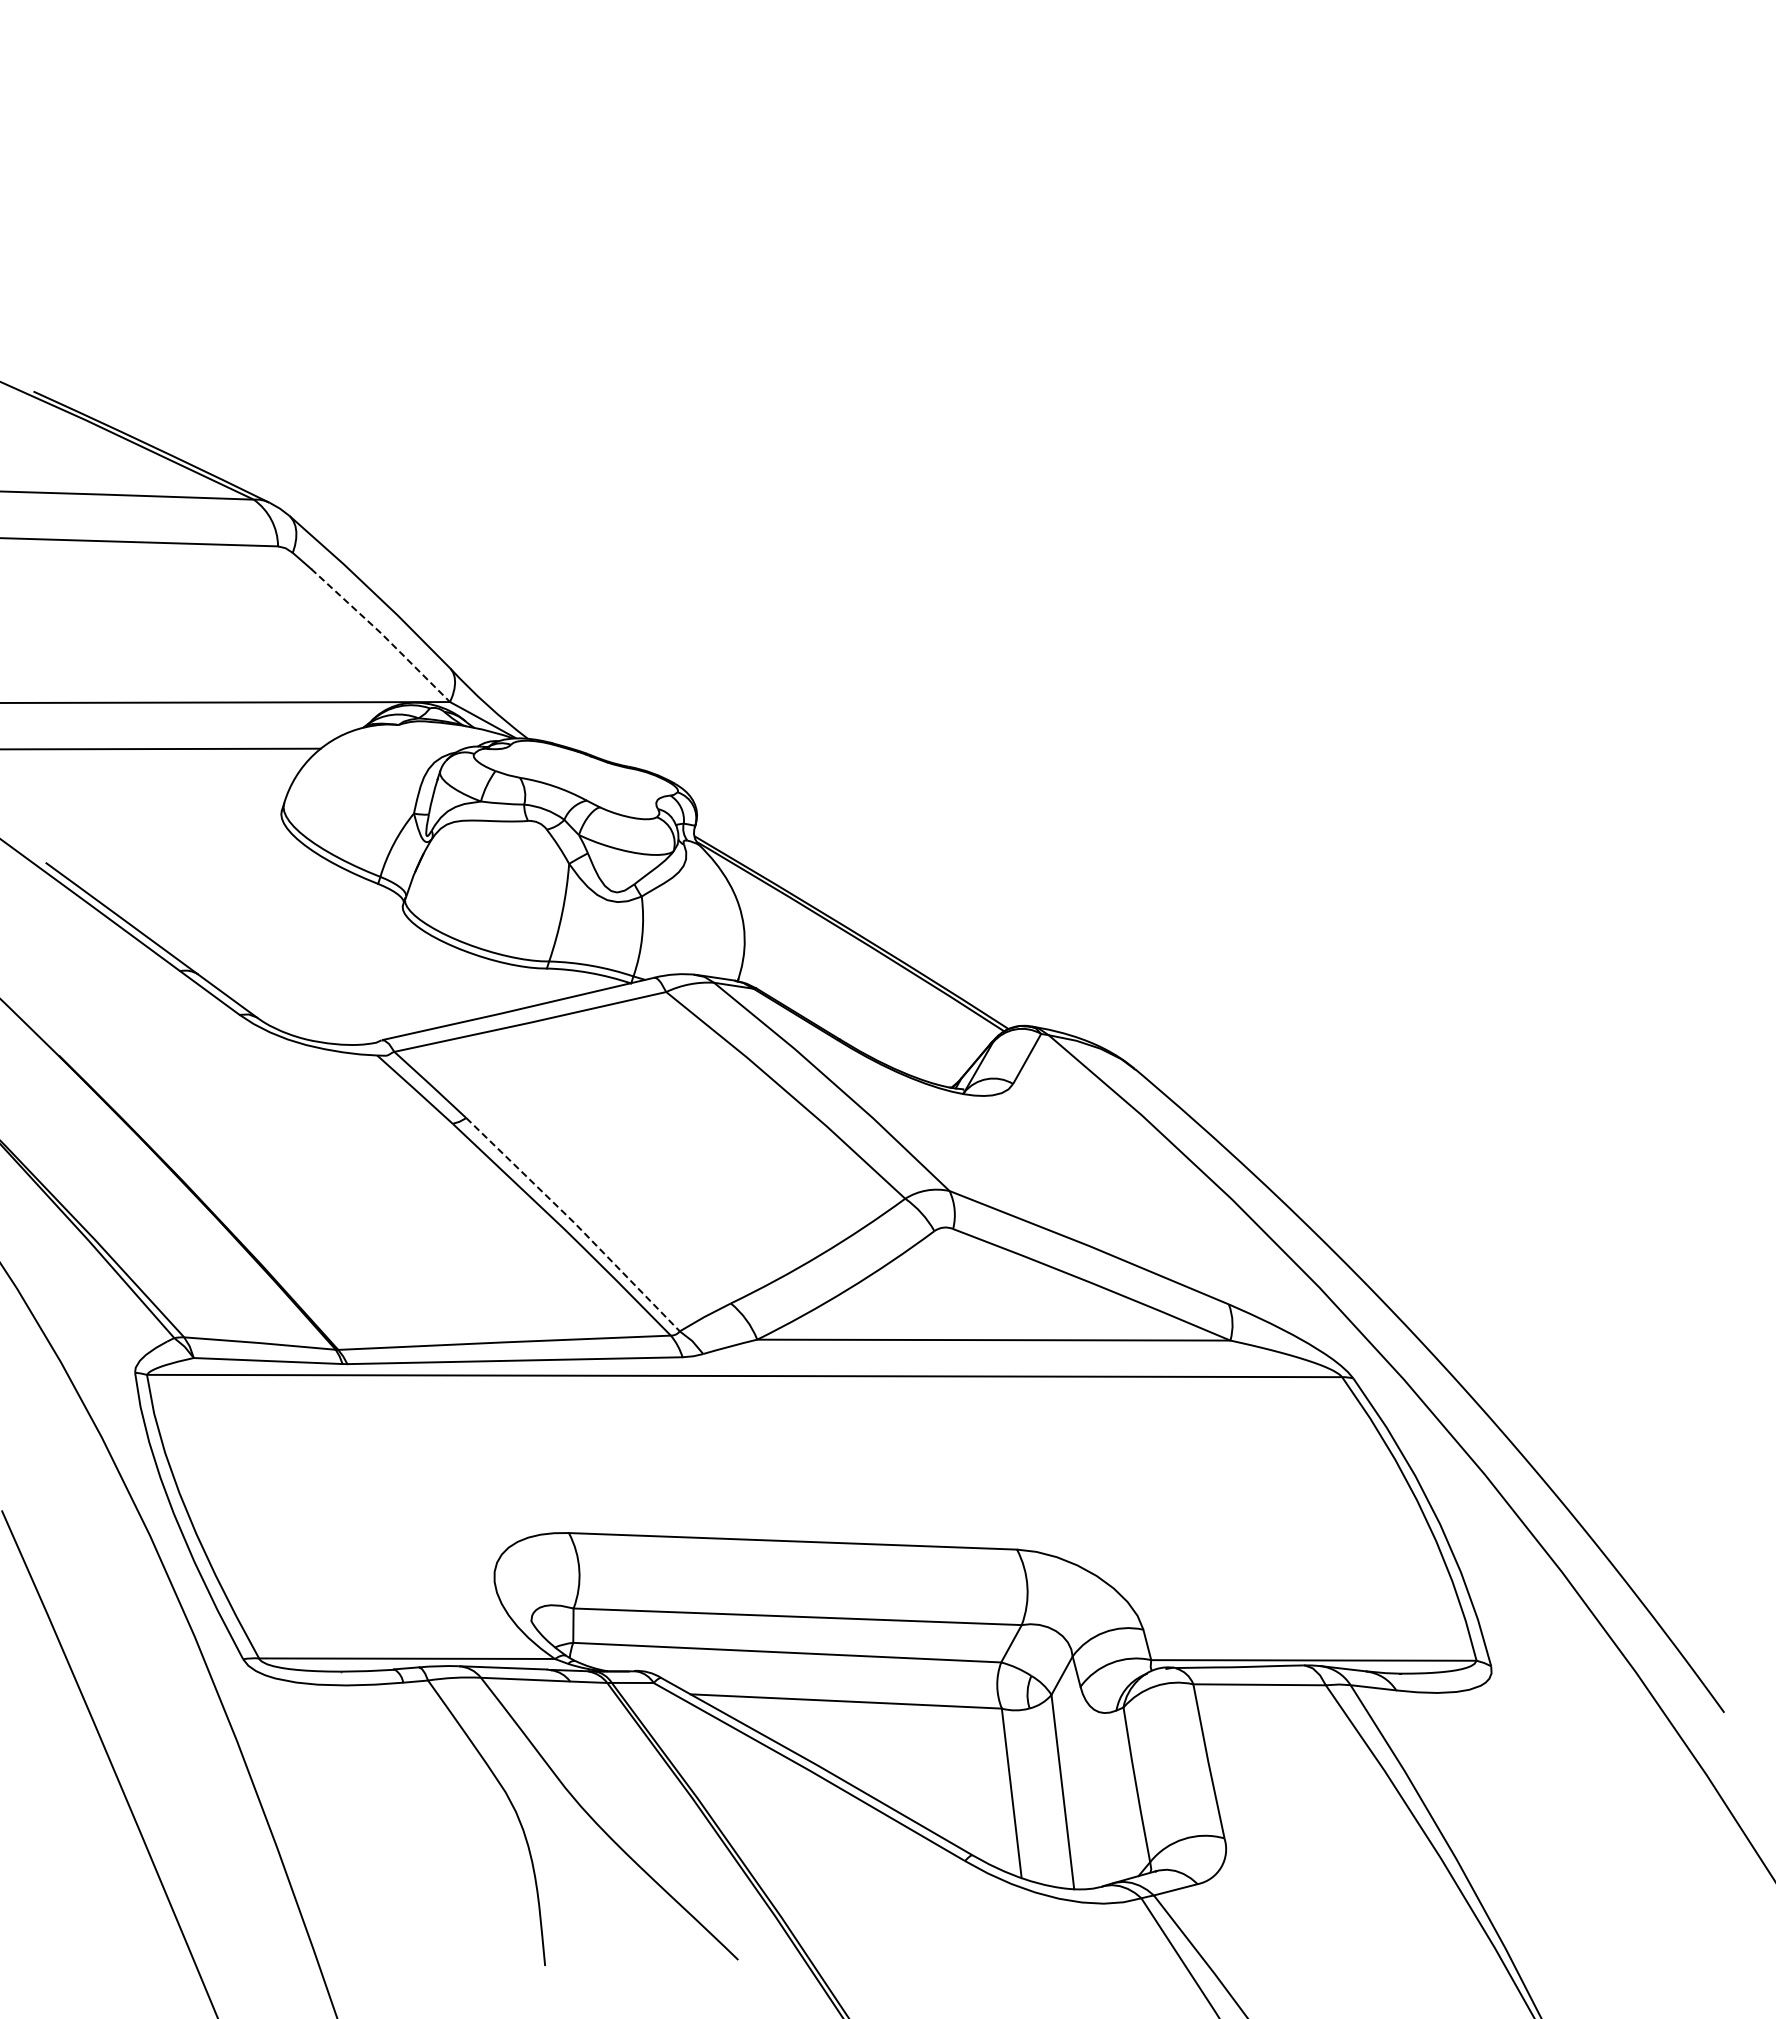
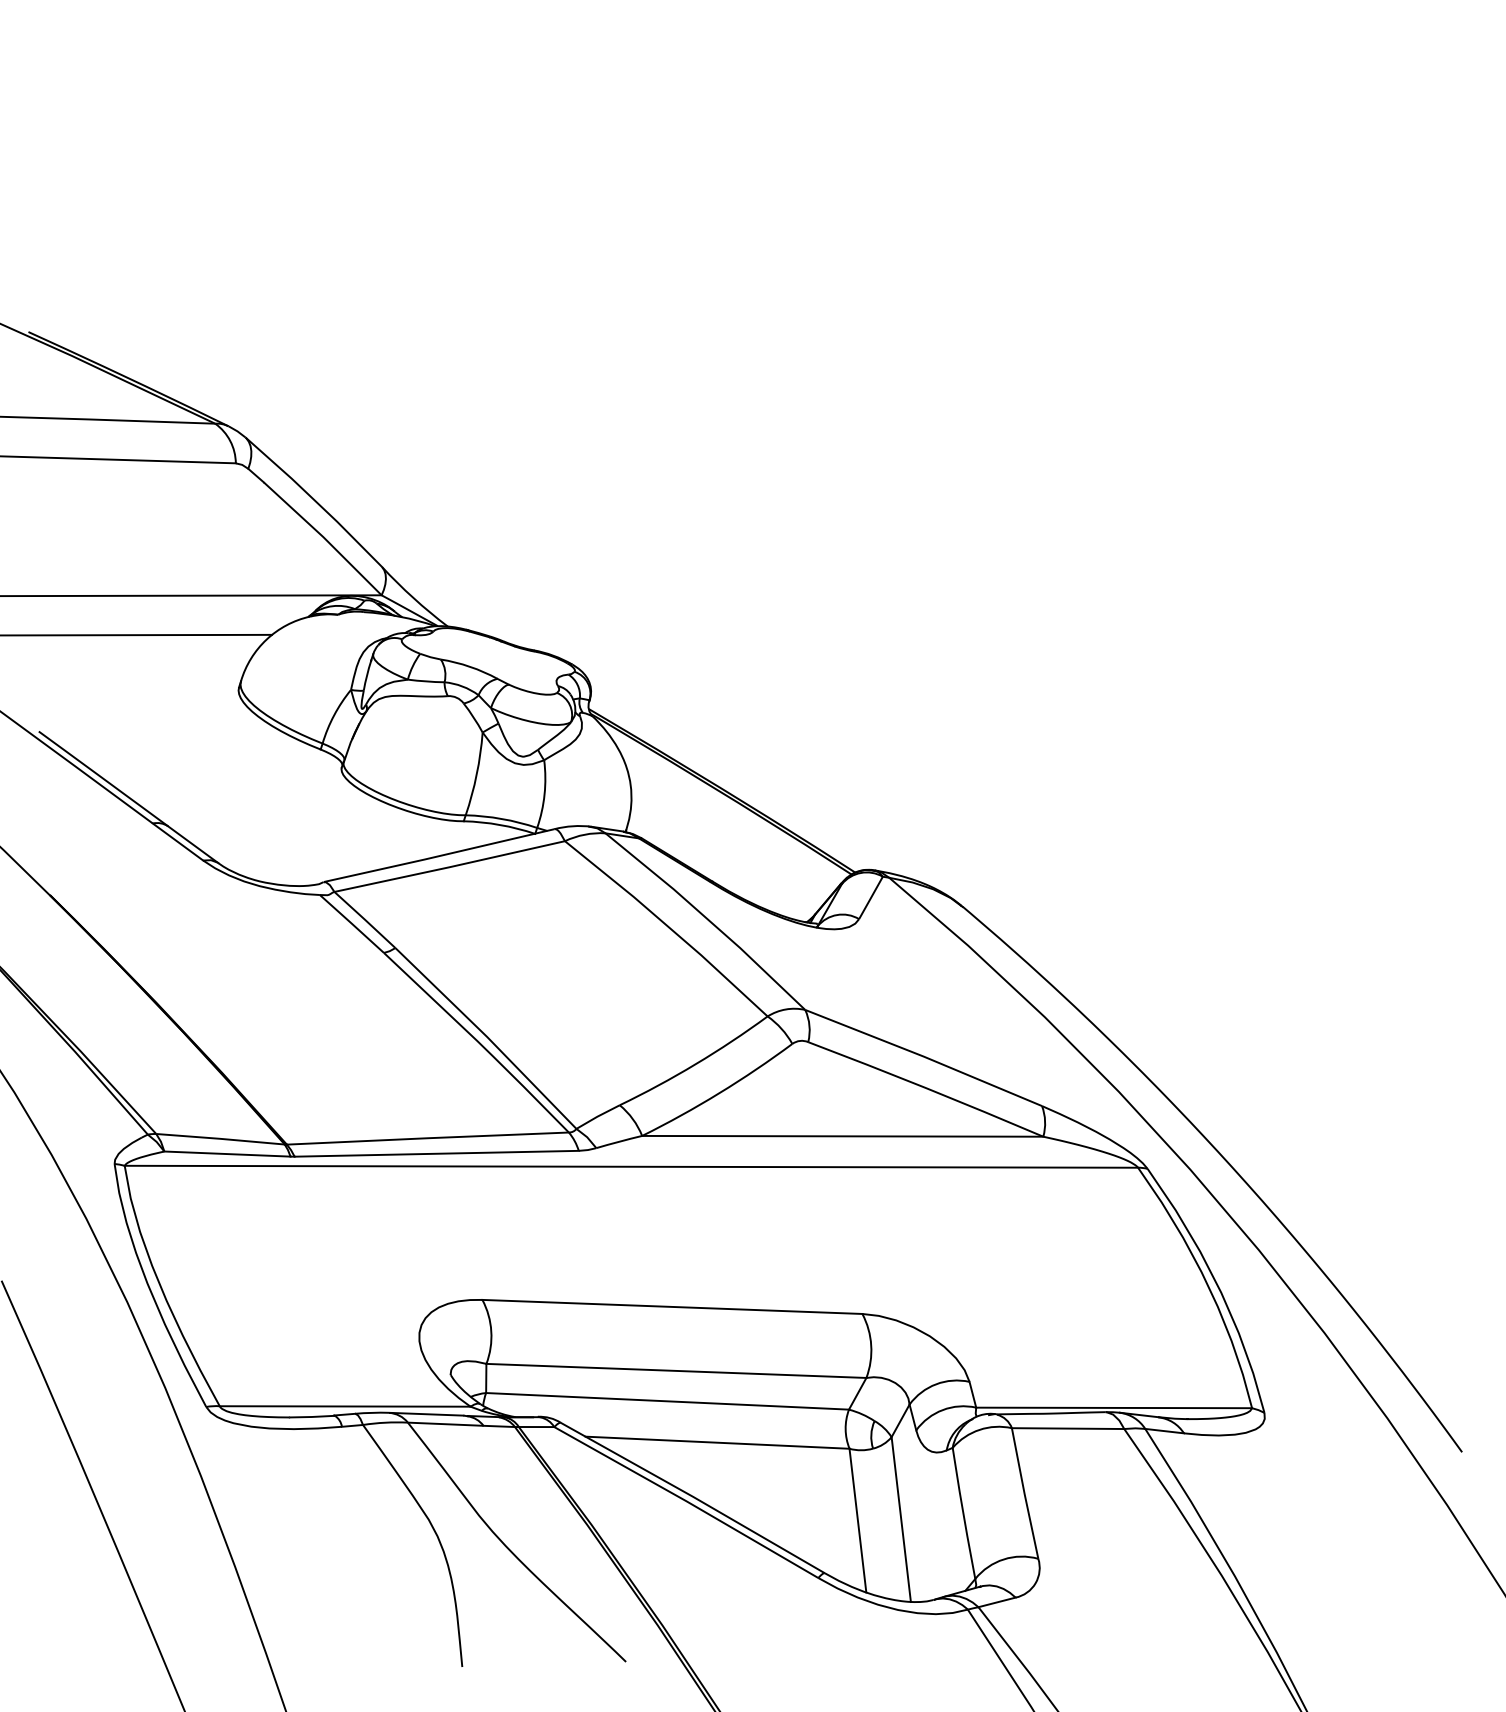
line: (382, 634) -> (324, 538), dashed -> solid
line: (574, 1223) -> (487, 1037), dashed -> solid

